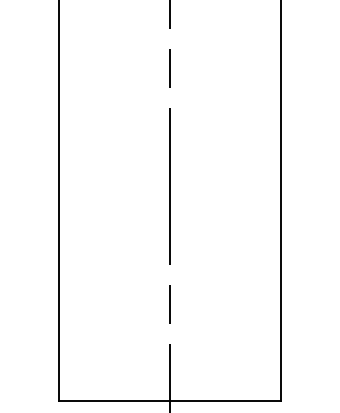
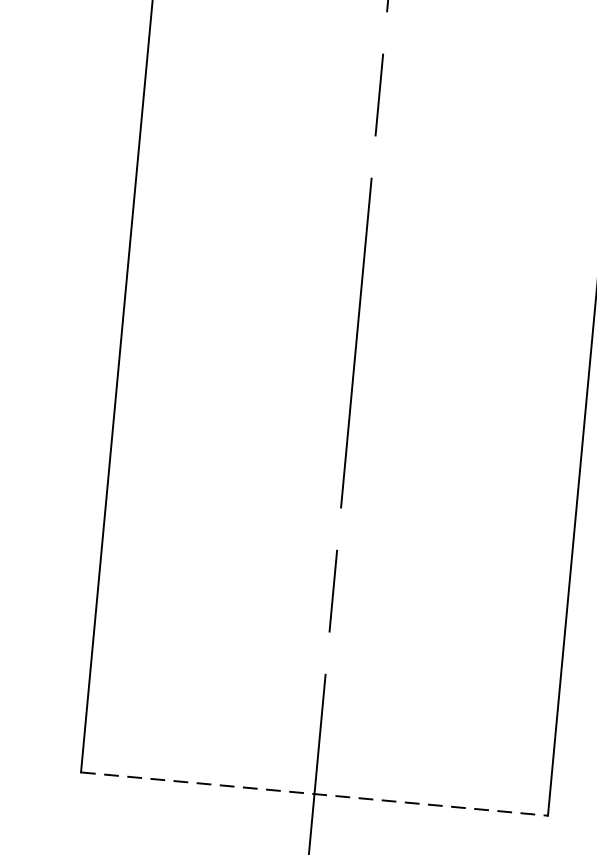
line: (170, 401) -> (315, 794), solid -> dashed

